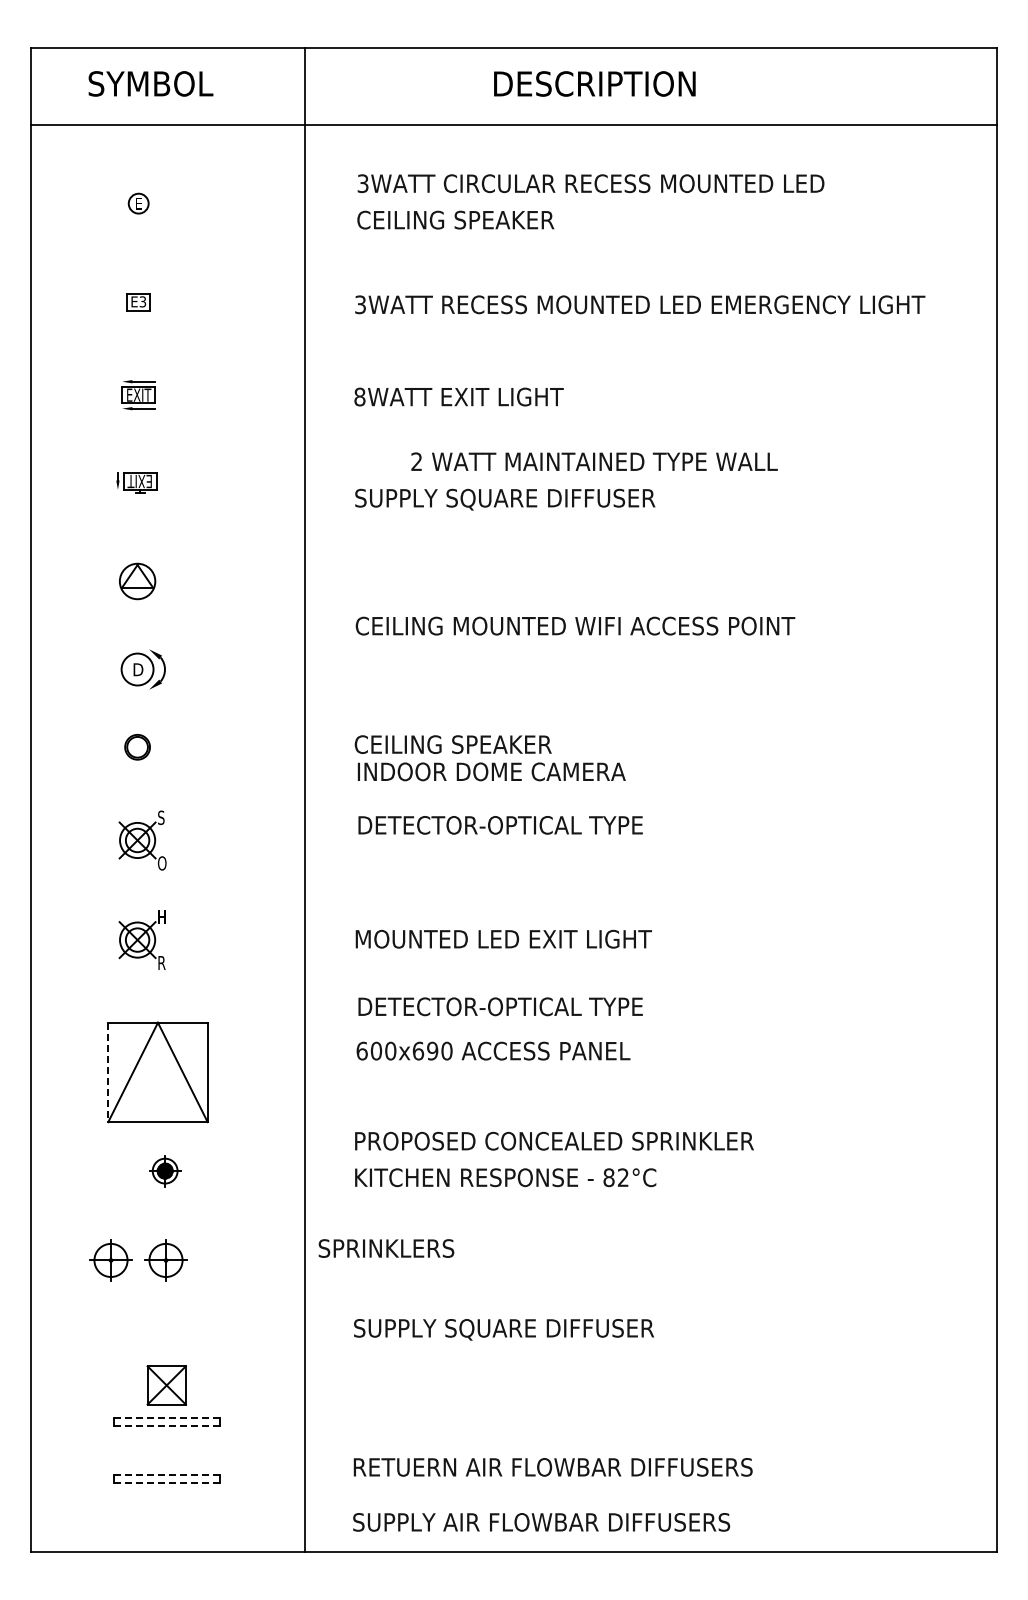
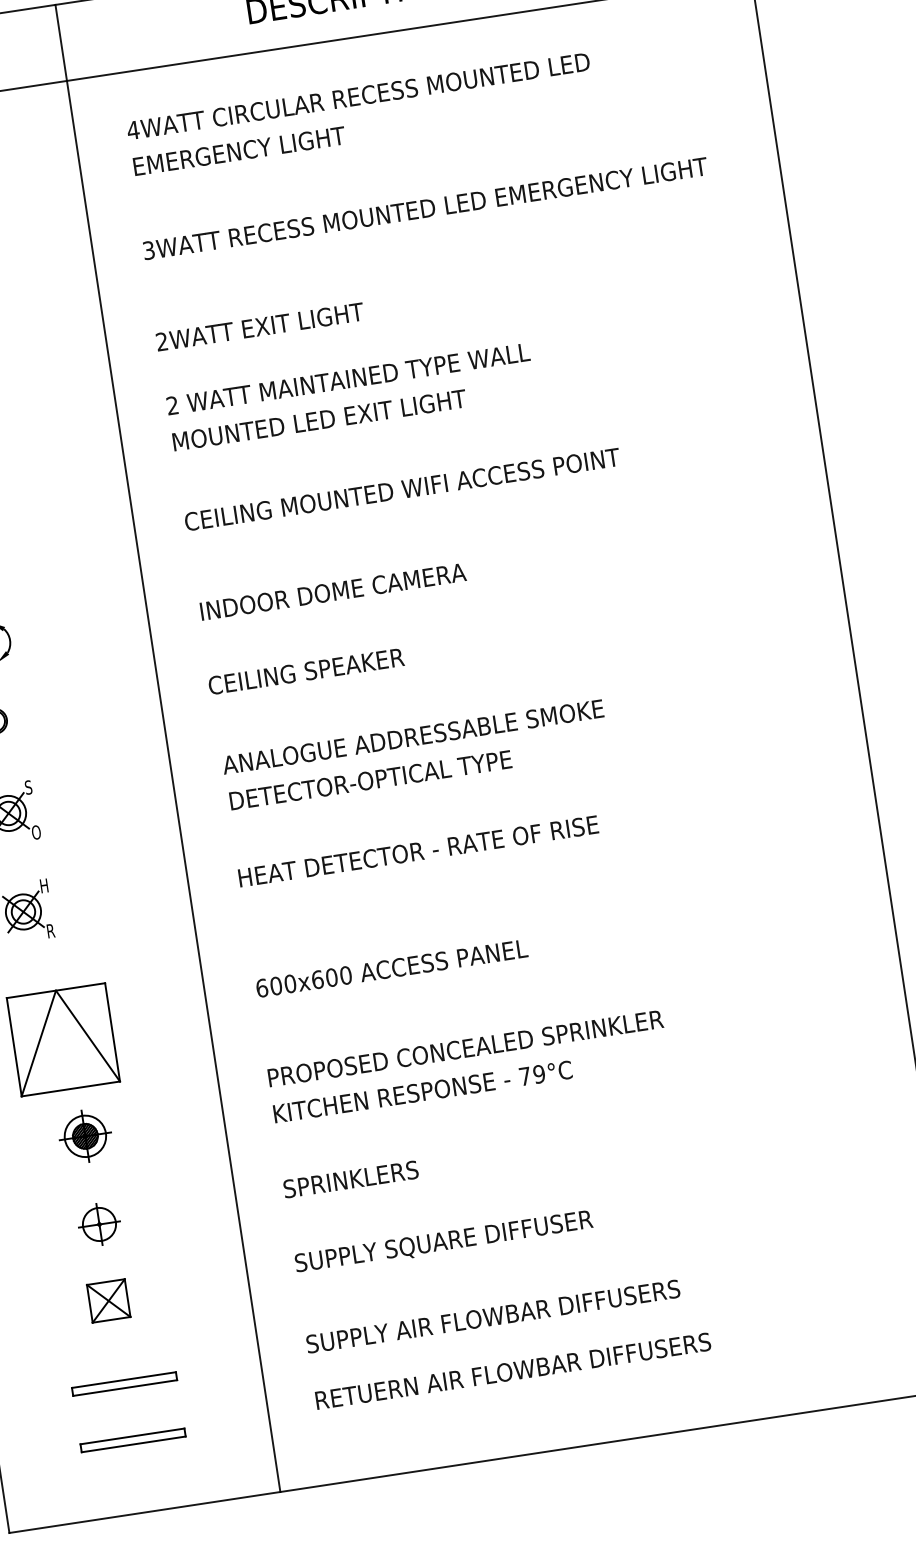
text: (362, 183) -> (132, 130), 3WATT -> 4WATT
text: (464, 219) -> (238, 150), CEILING SPEAKER -> EMERGENCY LIGHT
text: (359, 396) -> (161, 341), 8WATT -> 2WATT
text: (594, 461) -> (348, 378), moved
text: (505, 499) -> (321, 421), SUPPLY SQUARE DIFFUSER -> MOUNTED LED EXIT LIGHT
text: (575, 625) -> (402, 488), moved
text: (491, 771) -> (332, 591), moved
text: (548, 825) -> (412, 737), DETECTOR-OPTICAL TYPE -> ANALOGUE ADDRESSABLE SMOKE
text: (538, 938) -> (419, 850), MOUNTED LED EXIT LIGHT -> HEAT DETECTOR - RATE OF RISE
text: (500, 1006) -> (370, 780), moved
text: (432, 1051) -> (331, 978), 600x690 -> 600x600
line: (108, 1072) -> (14, 1047), dashed -> solid
part: (164, 1170) -> (84, 1135), size x1.67
text: (615, 1177) -> (531, 1075), 82°C -> 79°C
text: (386, 1248) -> (351, 1179), moved
part: (110, 1260) -> (44, 1232), removed
part: (166, 1385) -> (108, 1301), moved
line: (166, 1417) -> (123, 1379), dashed -> solid
line: (166, 1426) -> (124, 1388), dashed -> solid
line: (166, 1474) -> (131, 1436), dashed -> solid
line: (166, 1483) -> (133, 1444), dashed -> solid
text: (541, 1522) -> (493, 1316), moved

